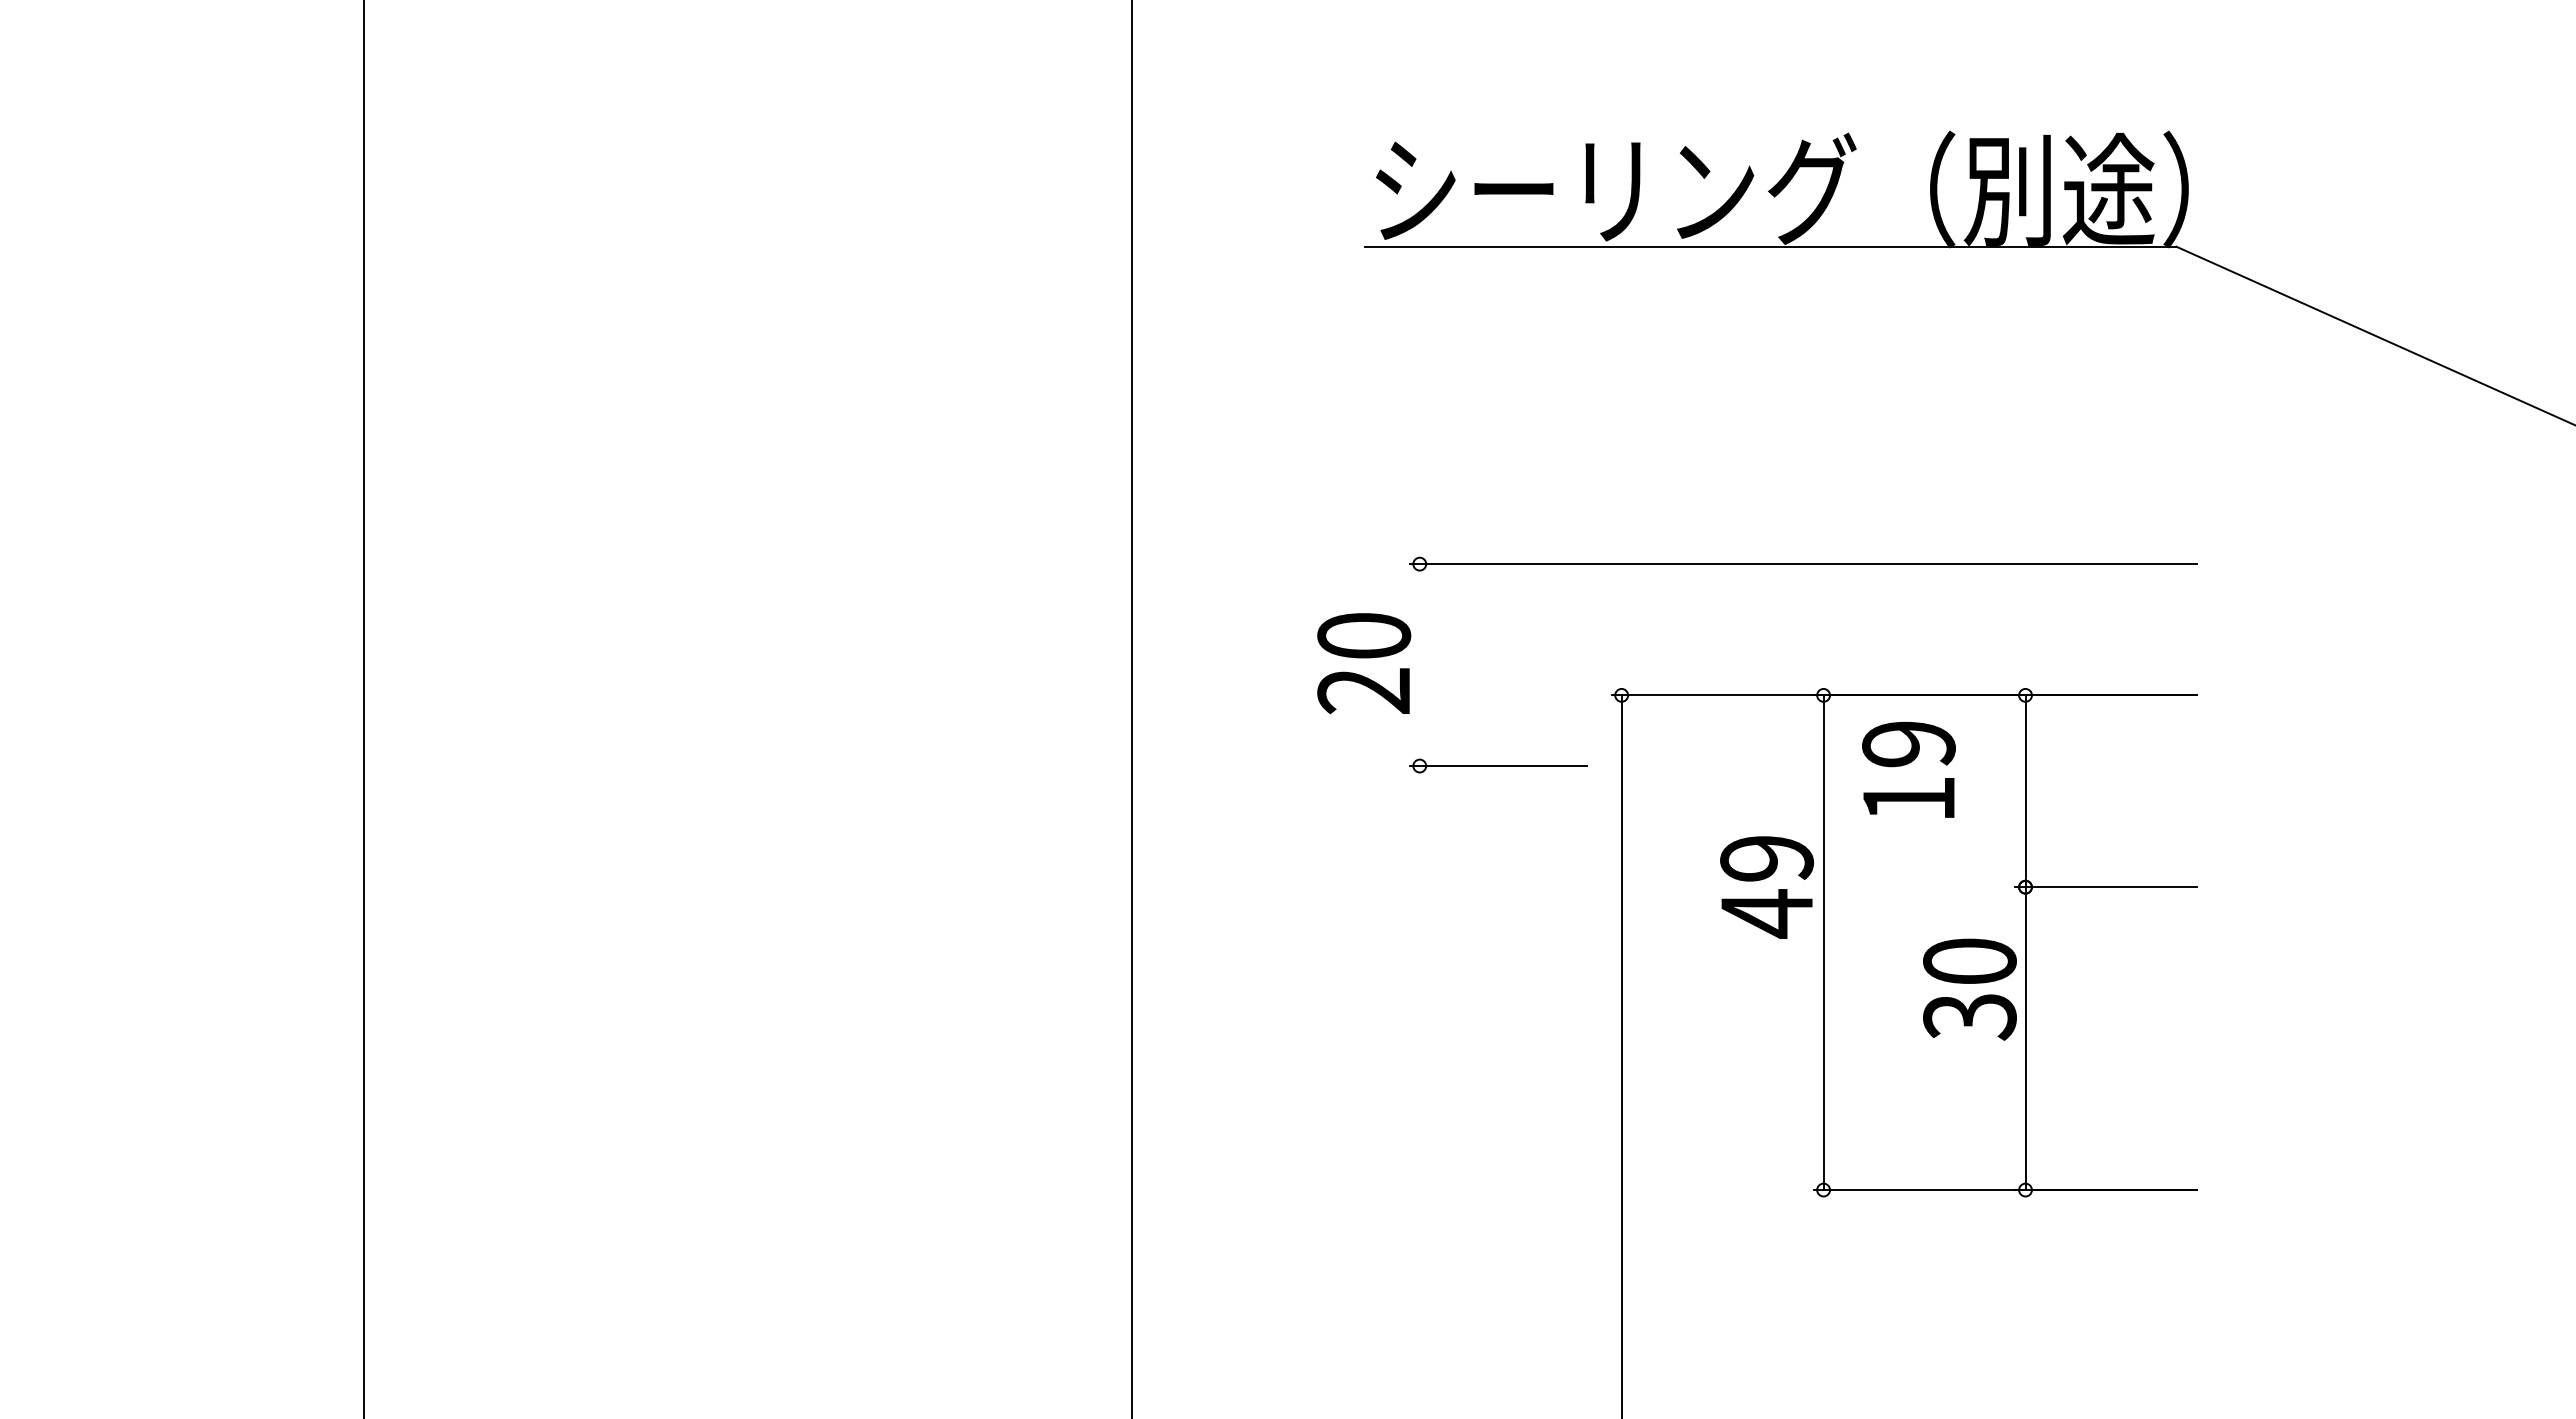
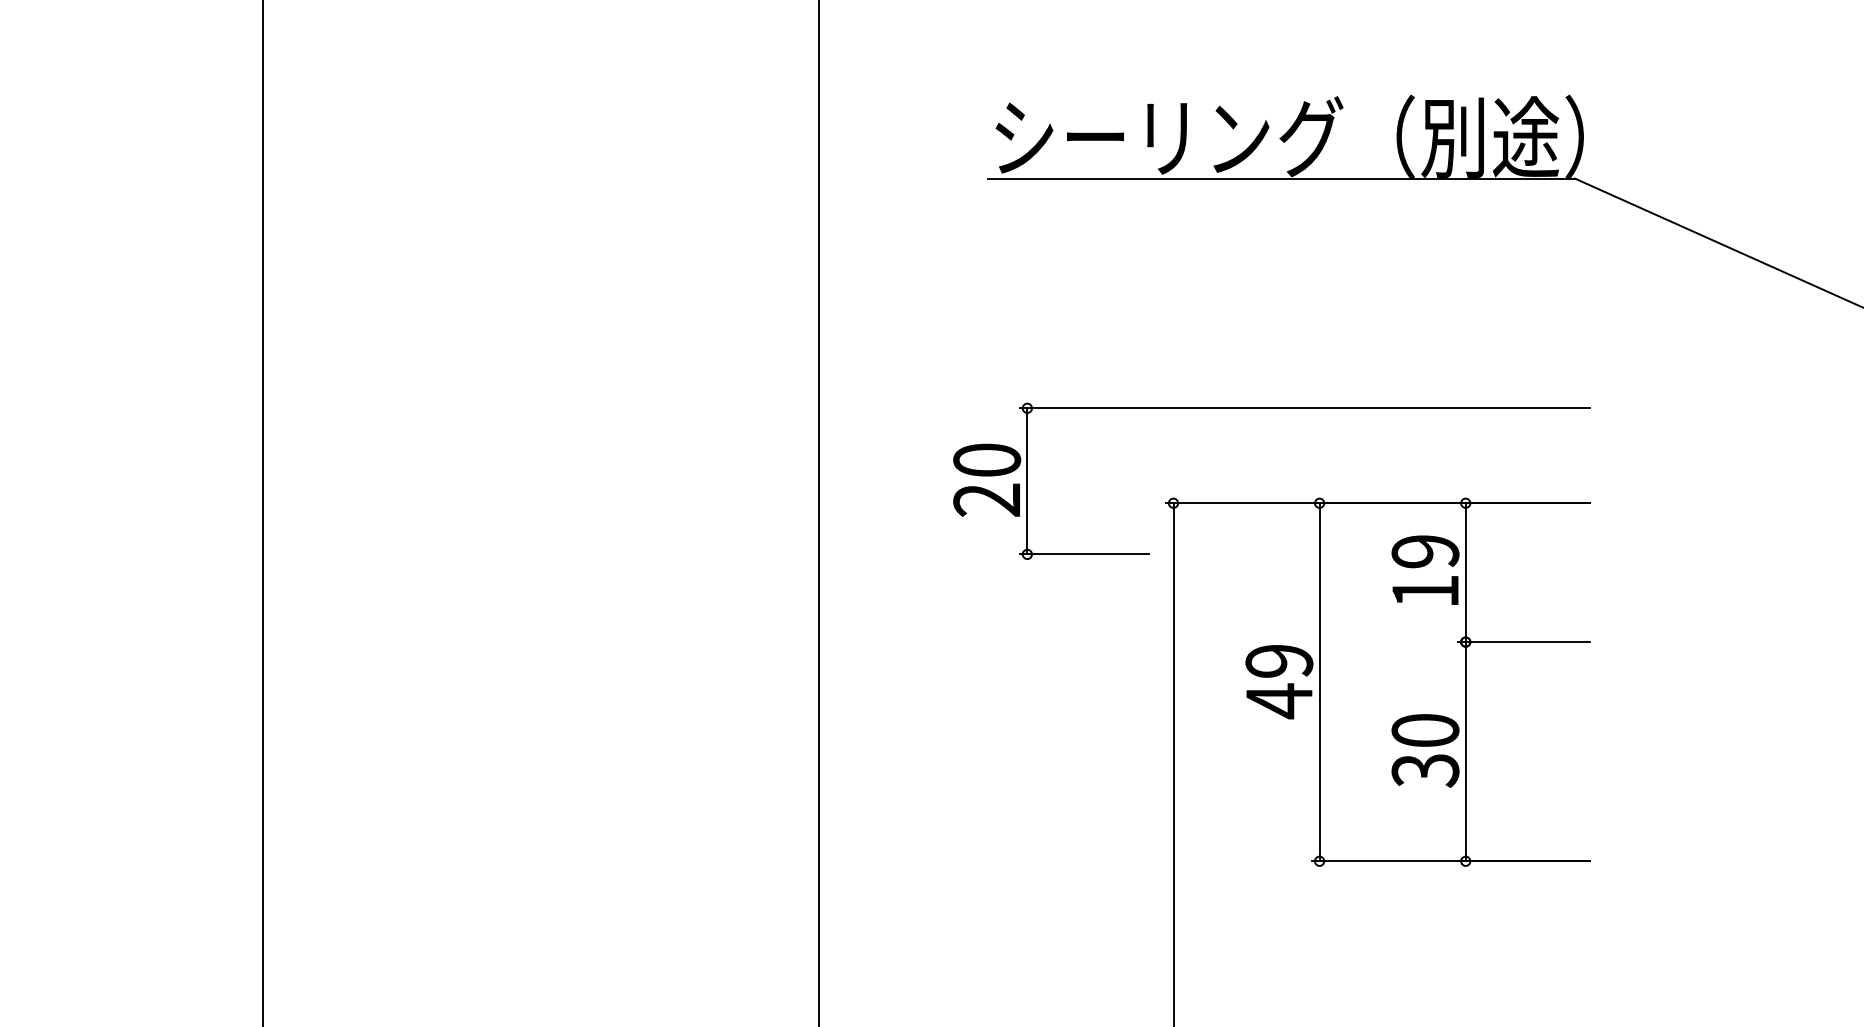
line: (1419, 665) -> (1027, 481), added
text: (1908, 769) -> (1425, 569), moved
text: (1766, 887) -> (1279, 682), moved
text: (1969, 989) -> (1425, 750), moved

